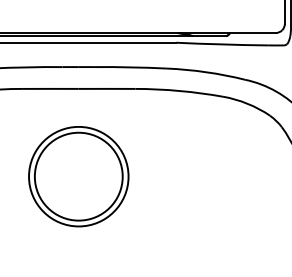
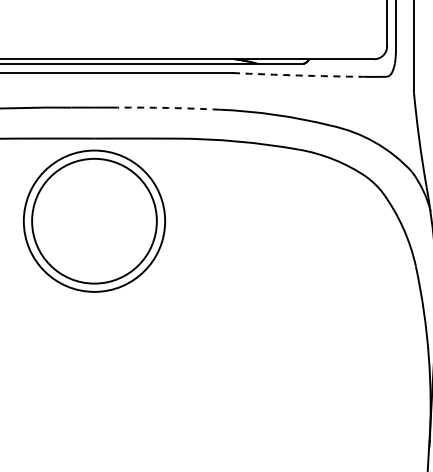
arc: (222, 44) -> (298, 75), solid -> dashed
arc: (130, 67) -> (168, 107), solid -> dashed
part: (78, 176) -> (94, 220), moved

